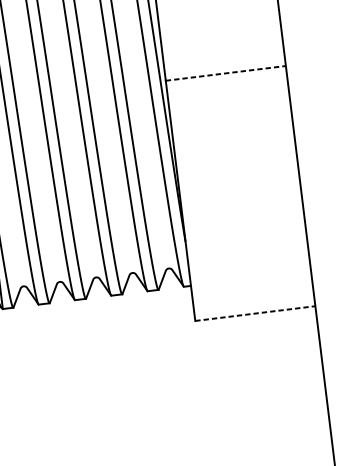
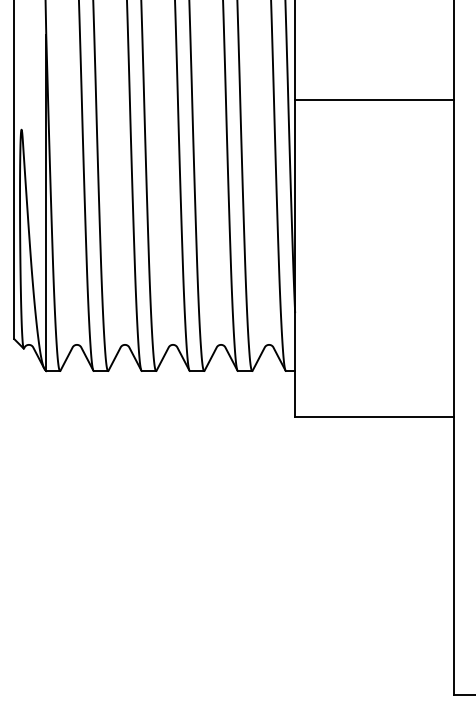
line: (226, 73) -> (375, 99), dashed -> solid
line: (256, 313) -> (375, 417), dashed -> solid

